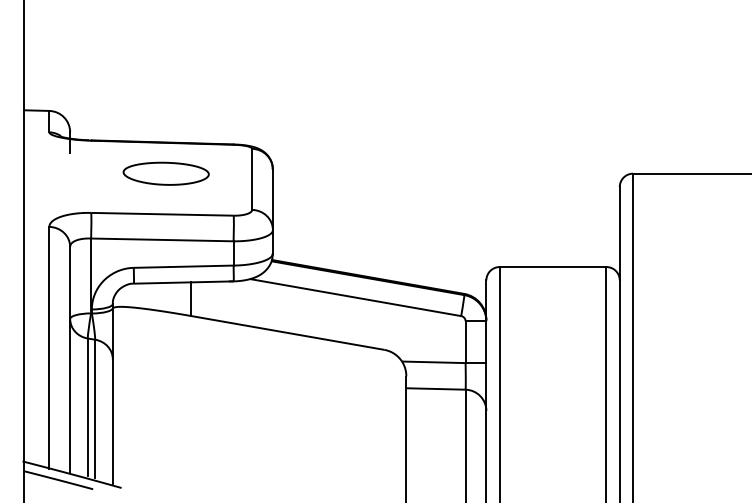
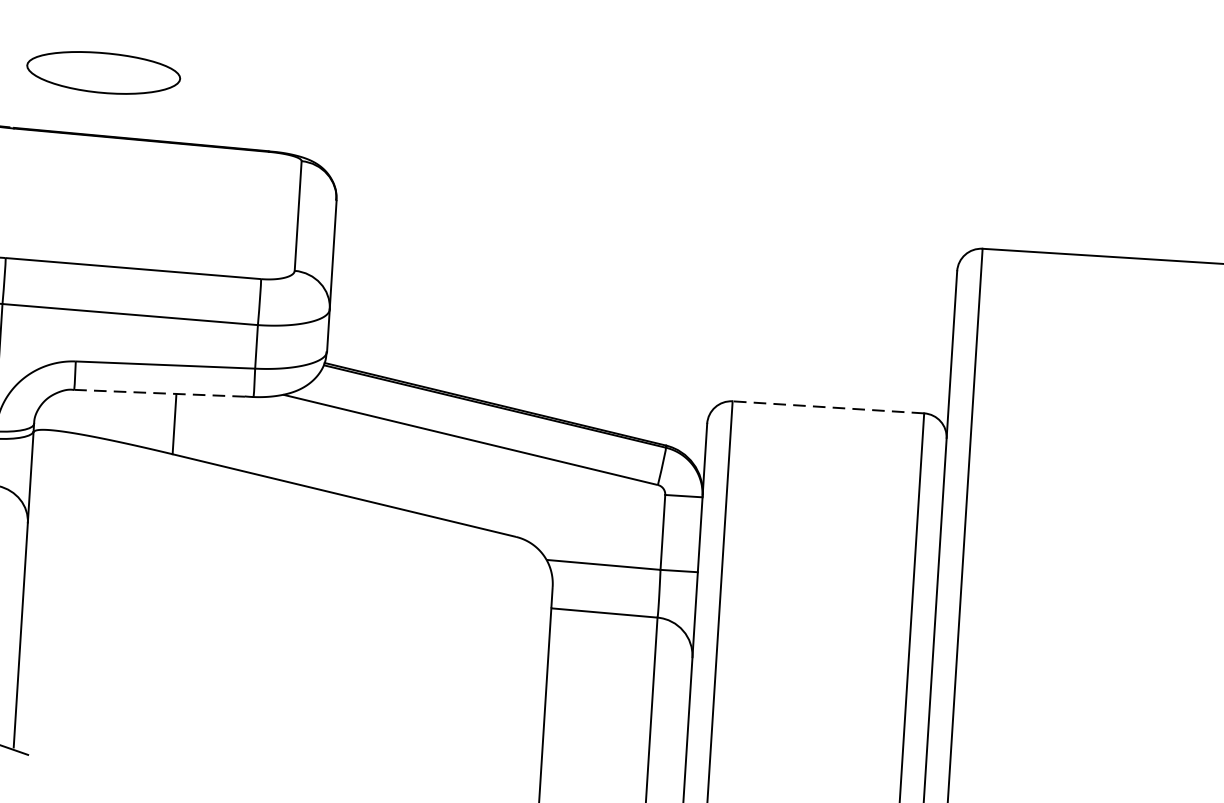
part: (165, 173) -> (102, 72), moved
line: (552, 267) -> (827, 408), solid -> dashed
line: (183, 282) -> (163, 393), solid -> dashed

